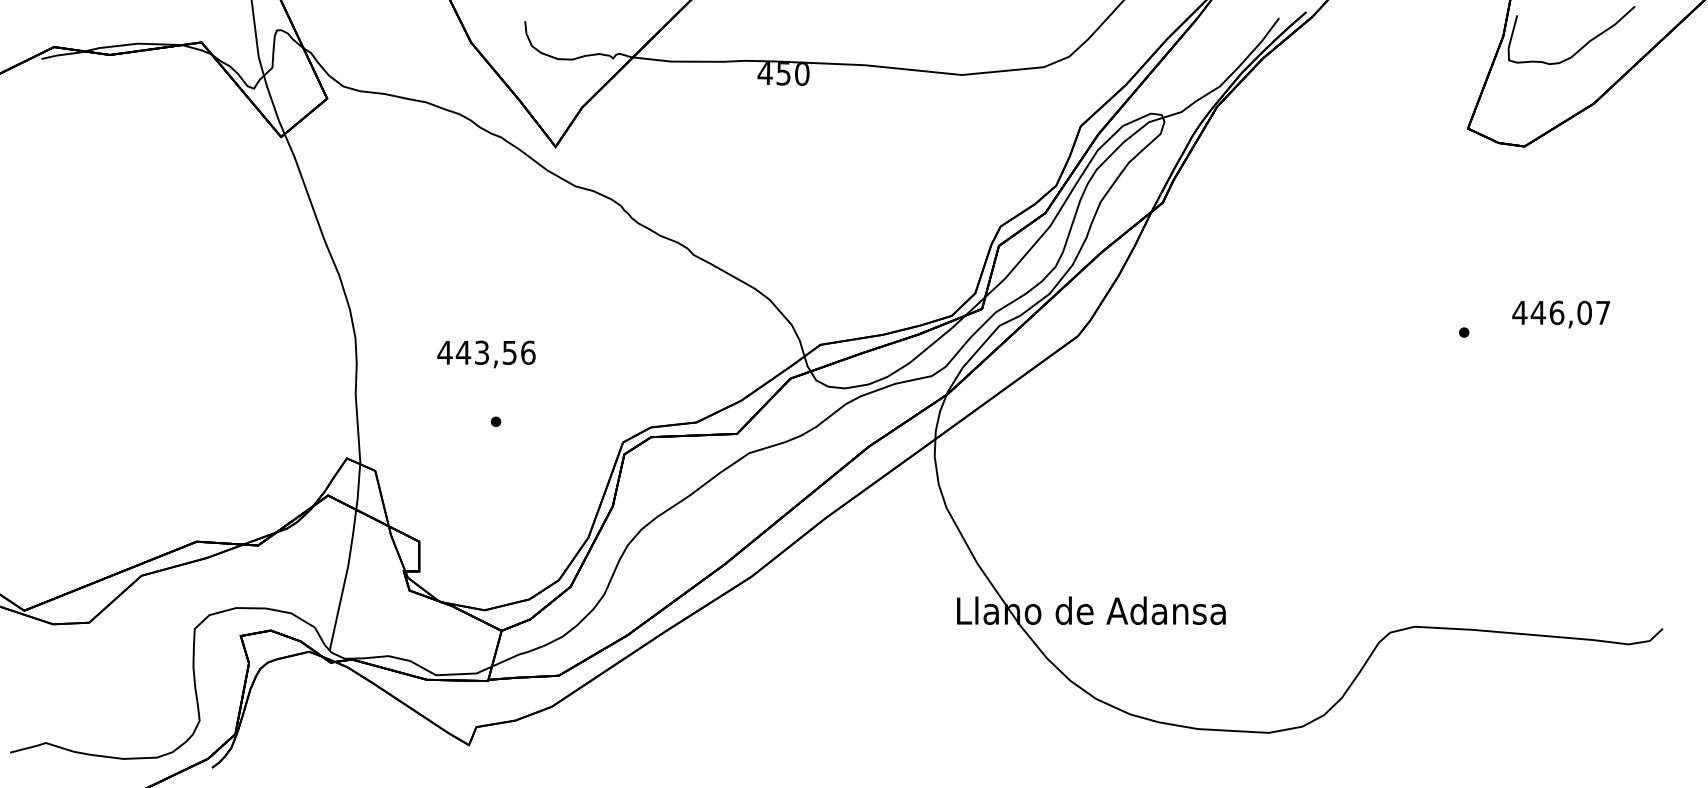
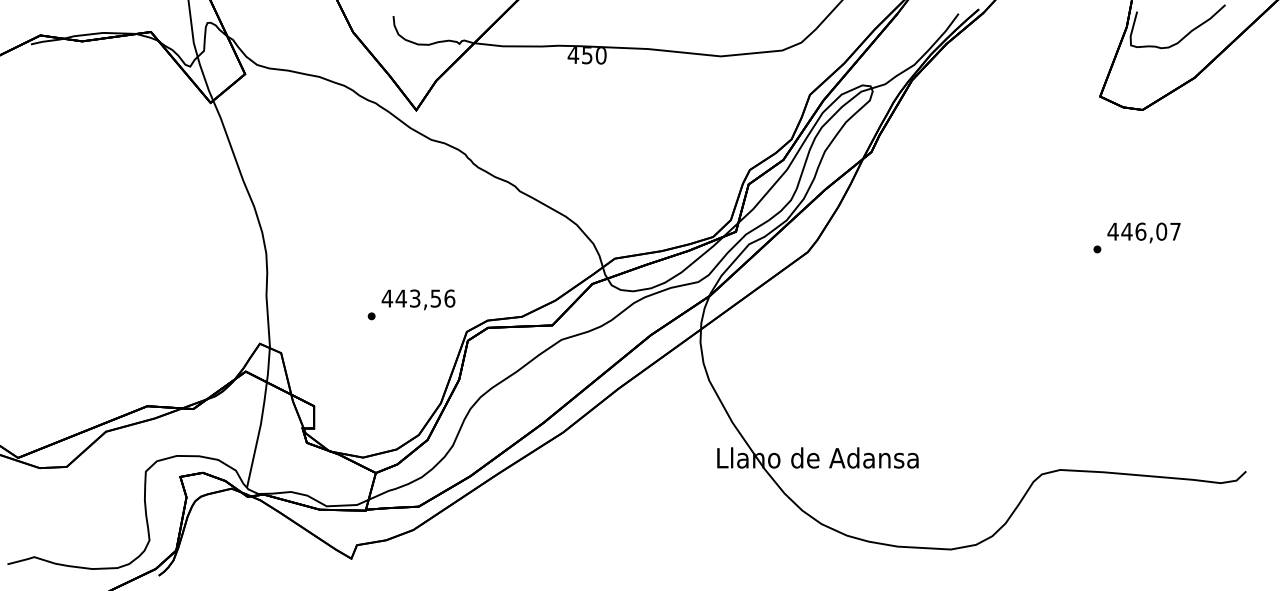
text: (1560, 313) -> (1143, 232), moved
text: (486, 353) -> (418, 299), moved

